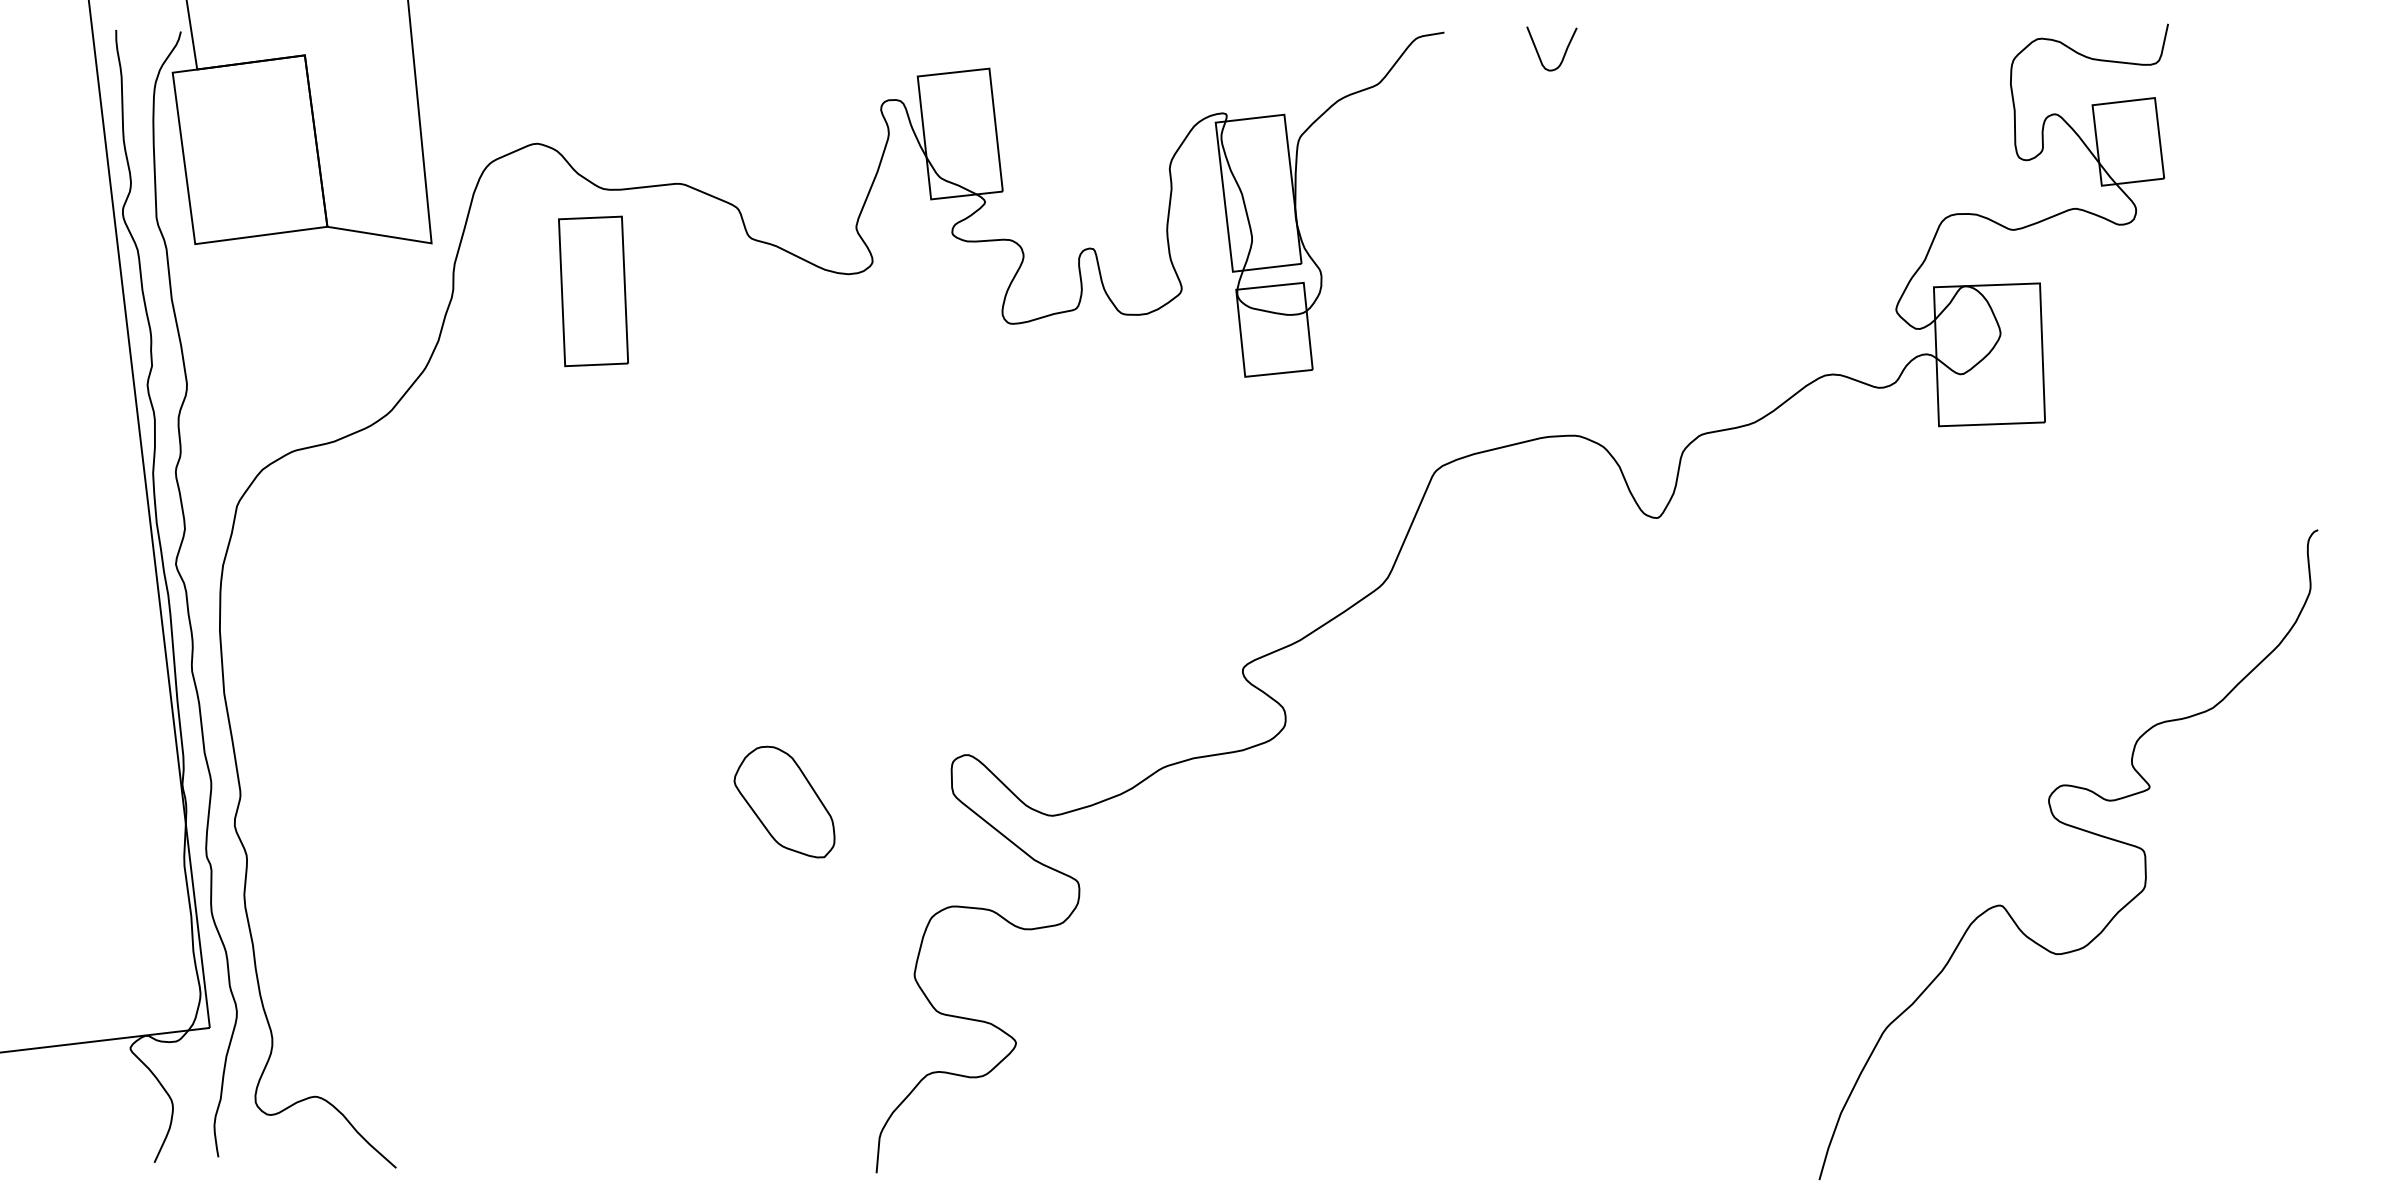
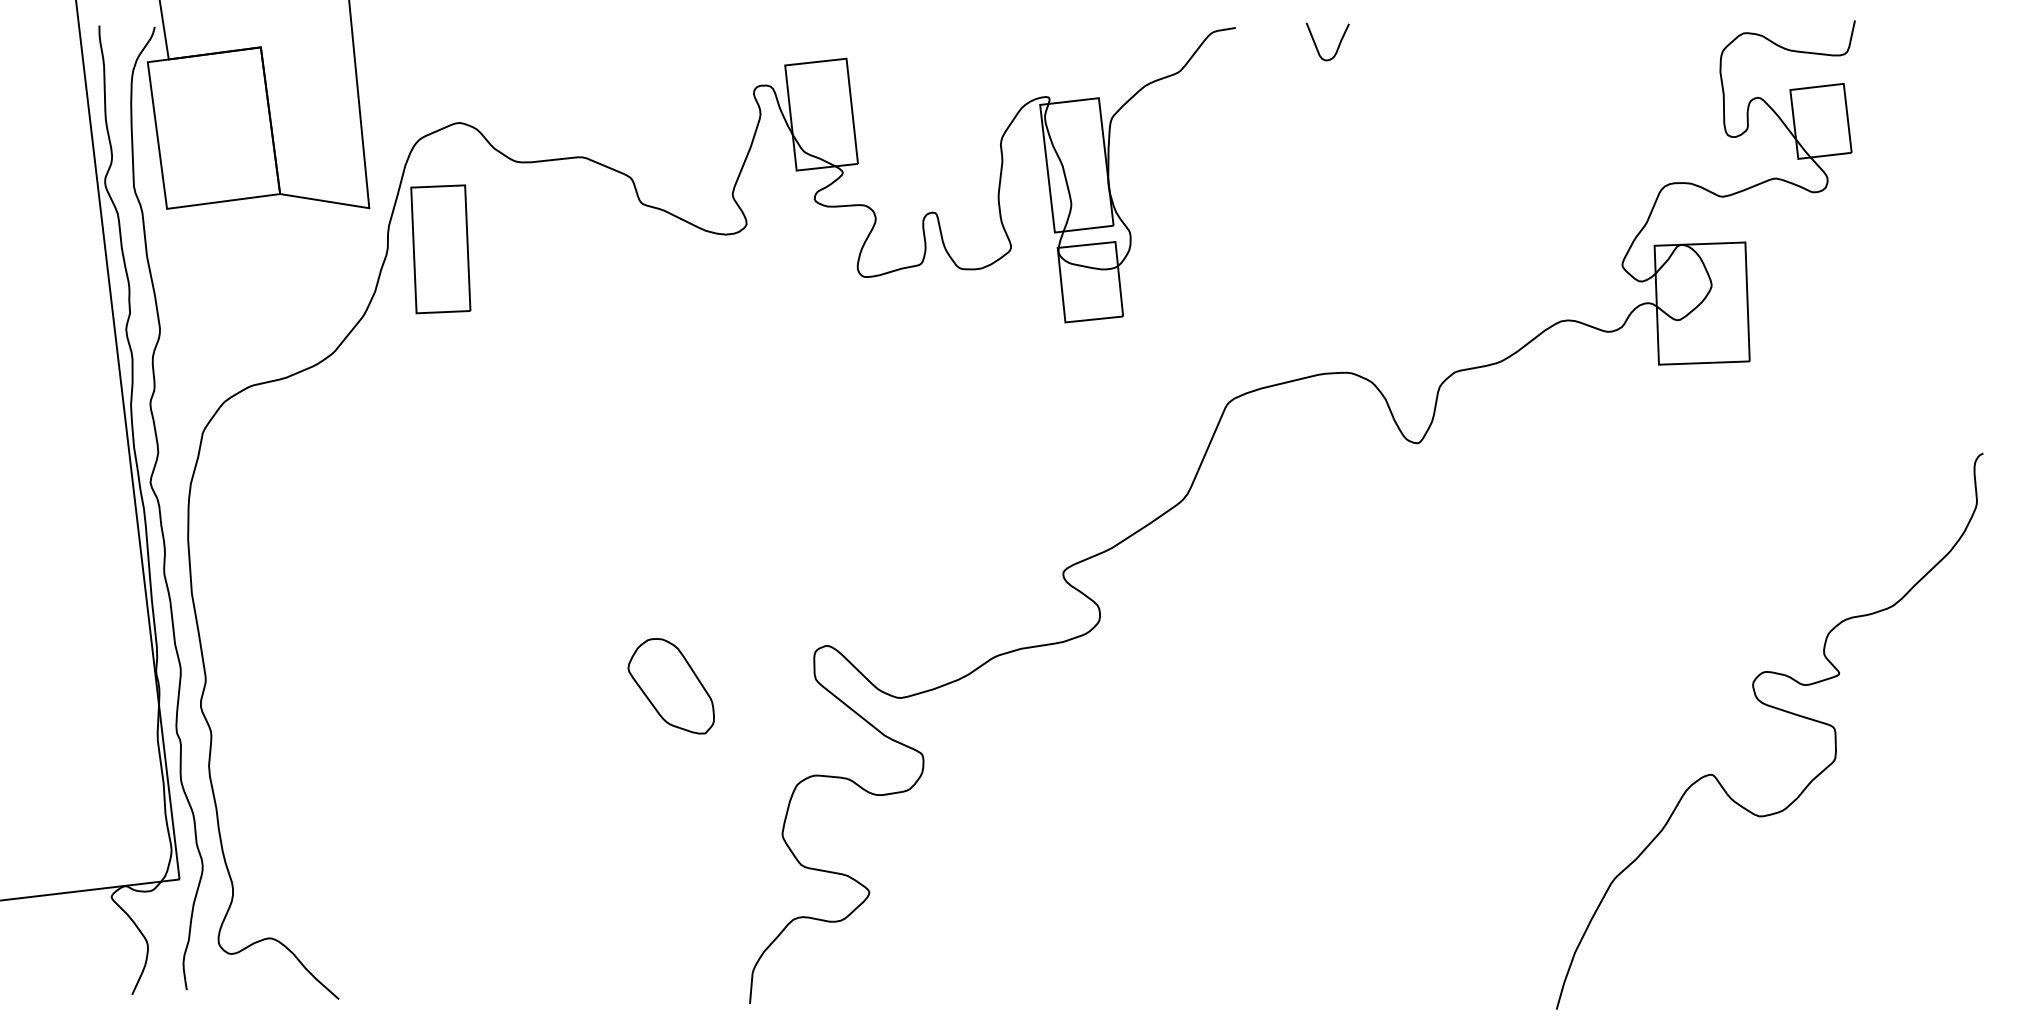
part: (593, 291) -> (440, 249), moved

